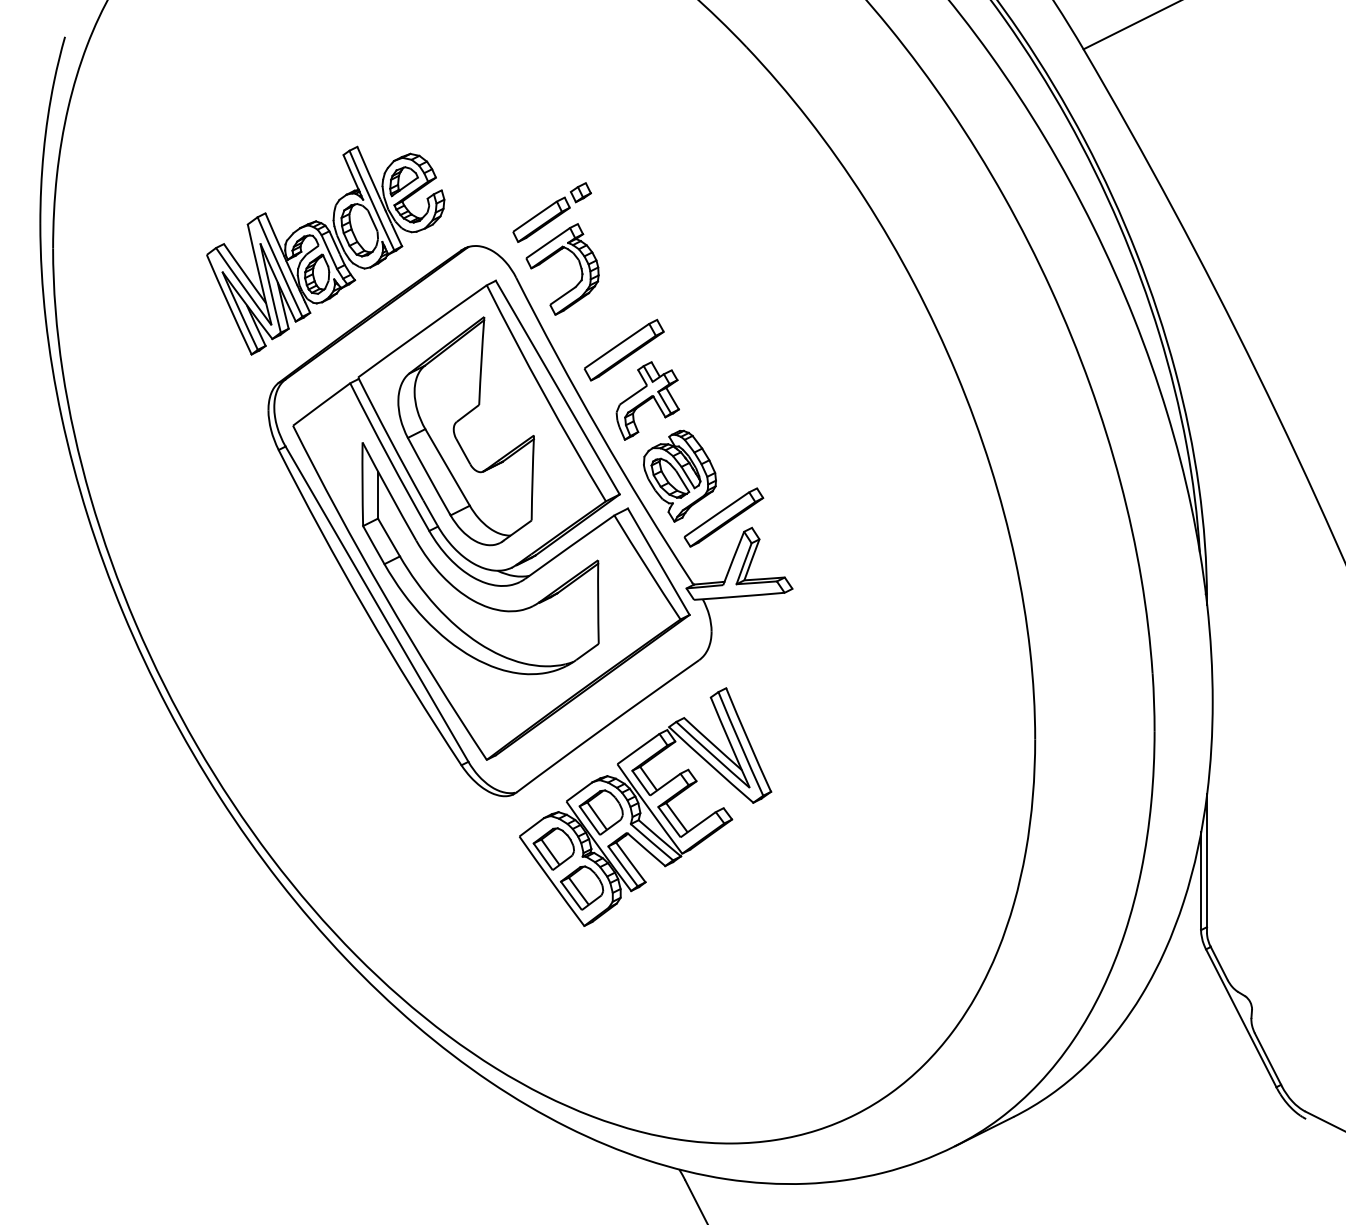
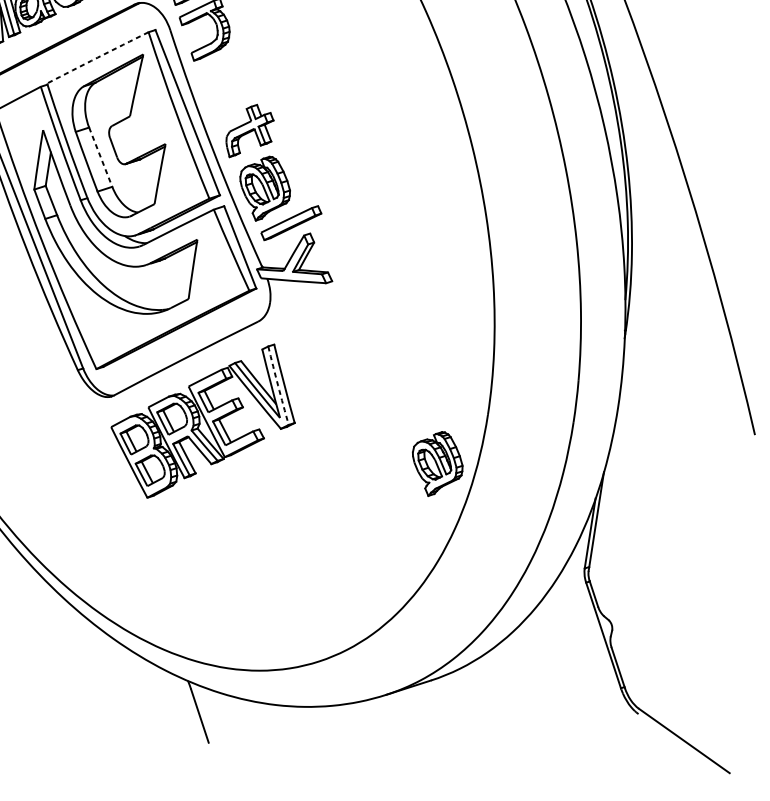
arc: (422, 331) -> (97, 57), solid -> dashed
part: (623, 349) -> (238, 92), removed
line: (447, 467) -> (100, 157), solid -> dashed
arc: (740, 744) -> (278, 386), solid -> dashed
part: (975, 817) -> (436, 463), added

